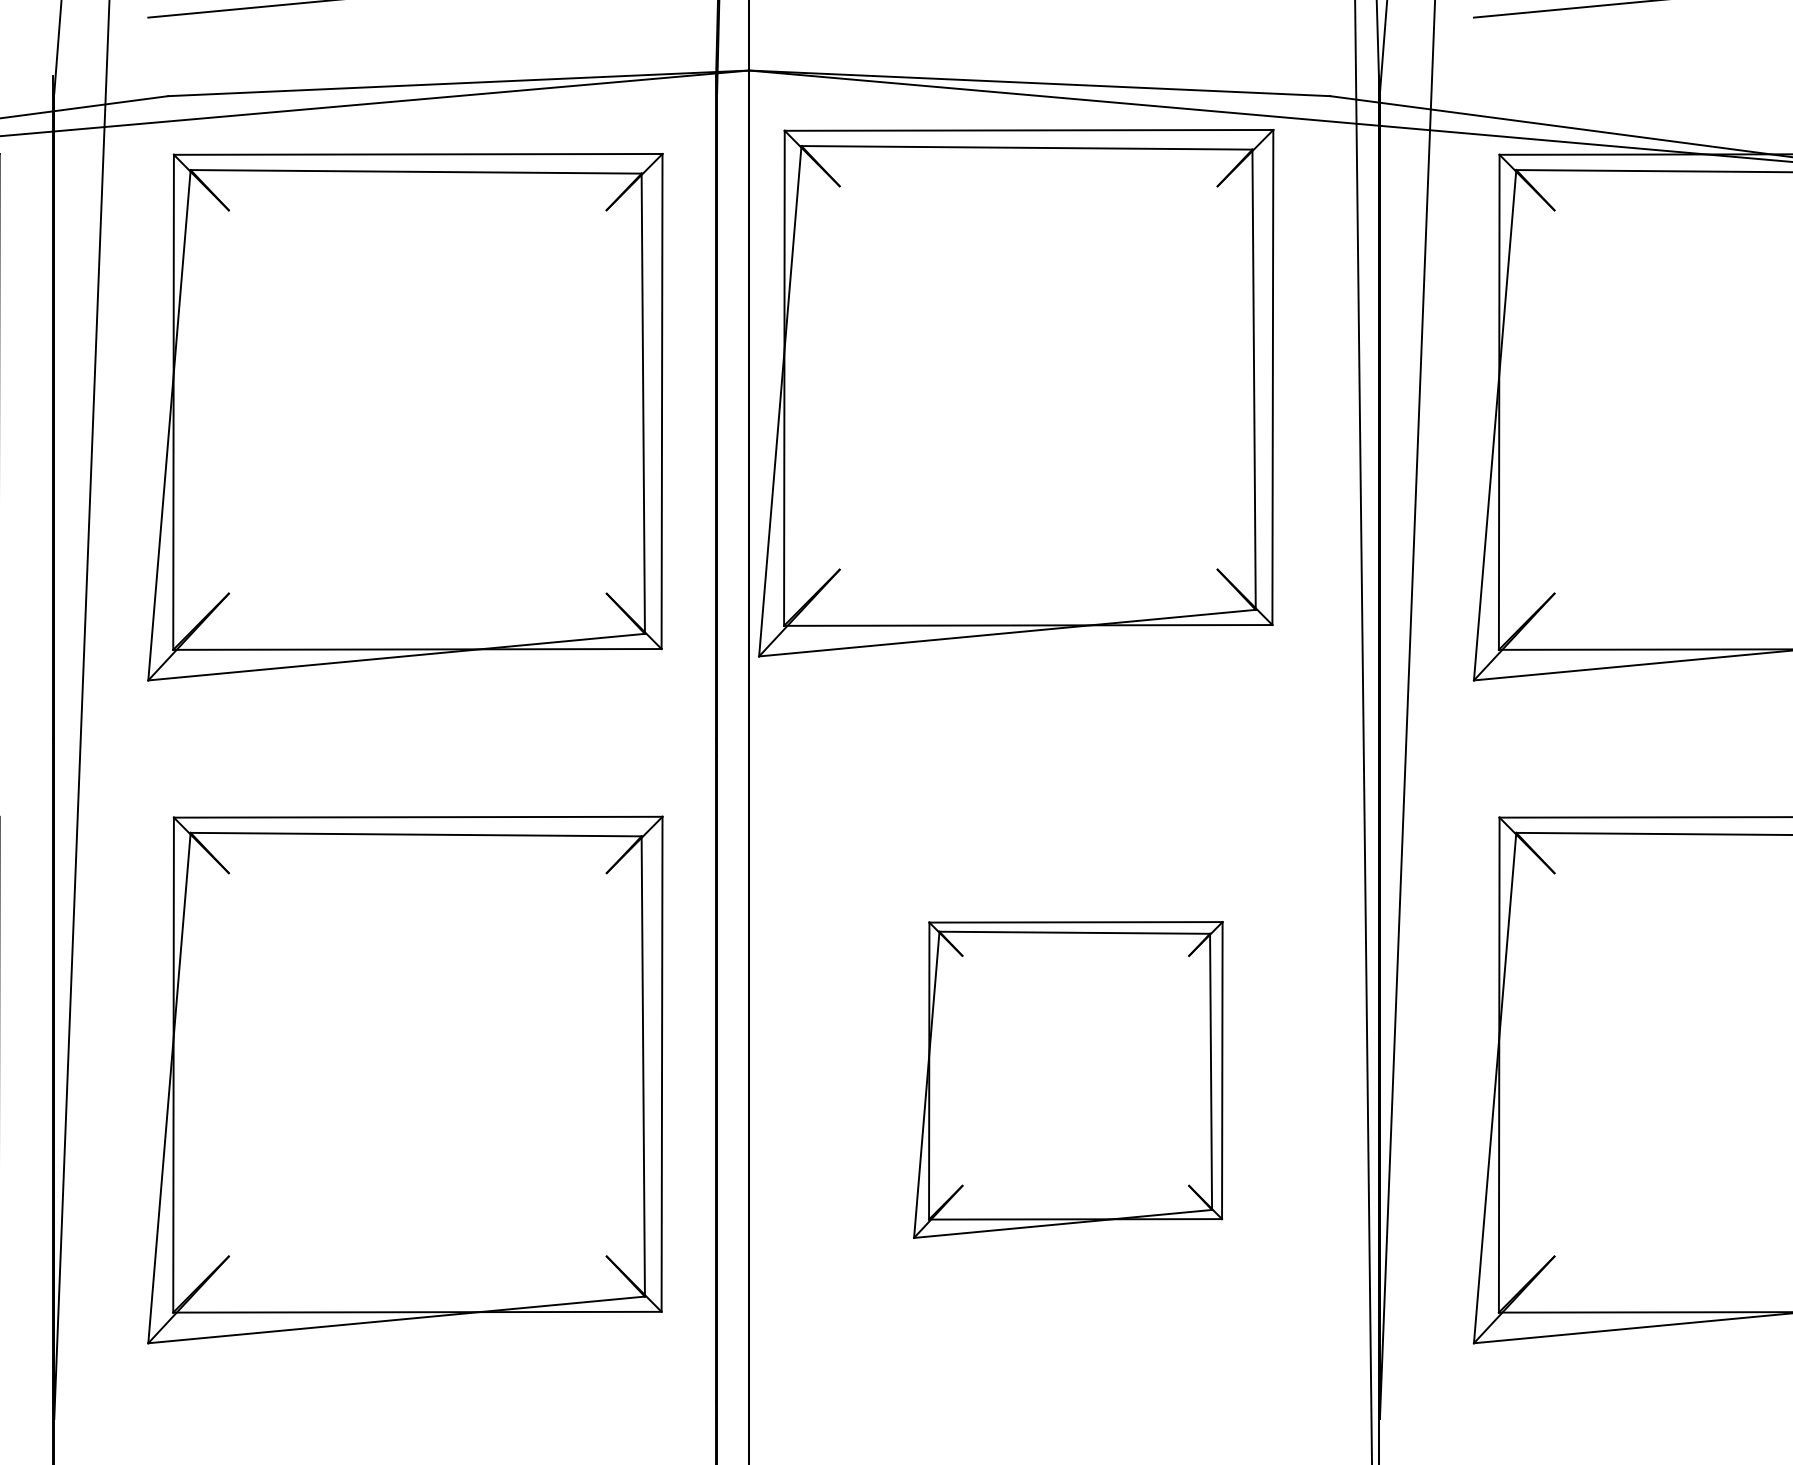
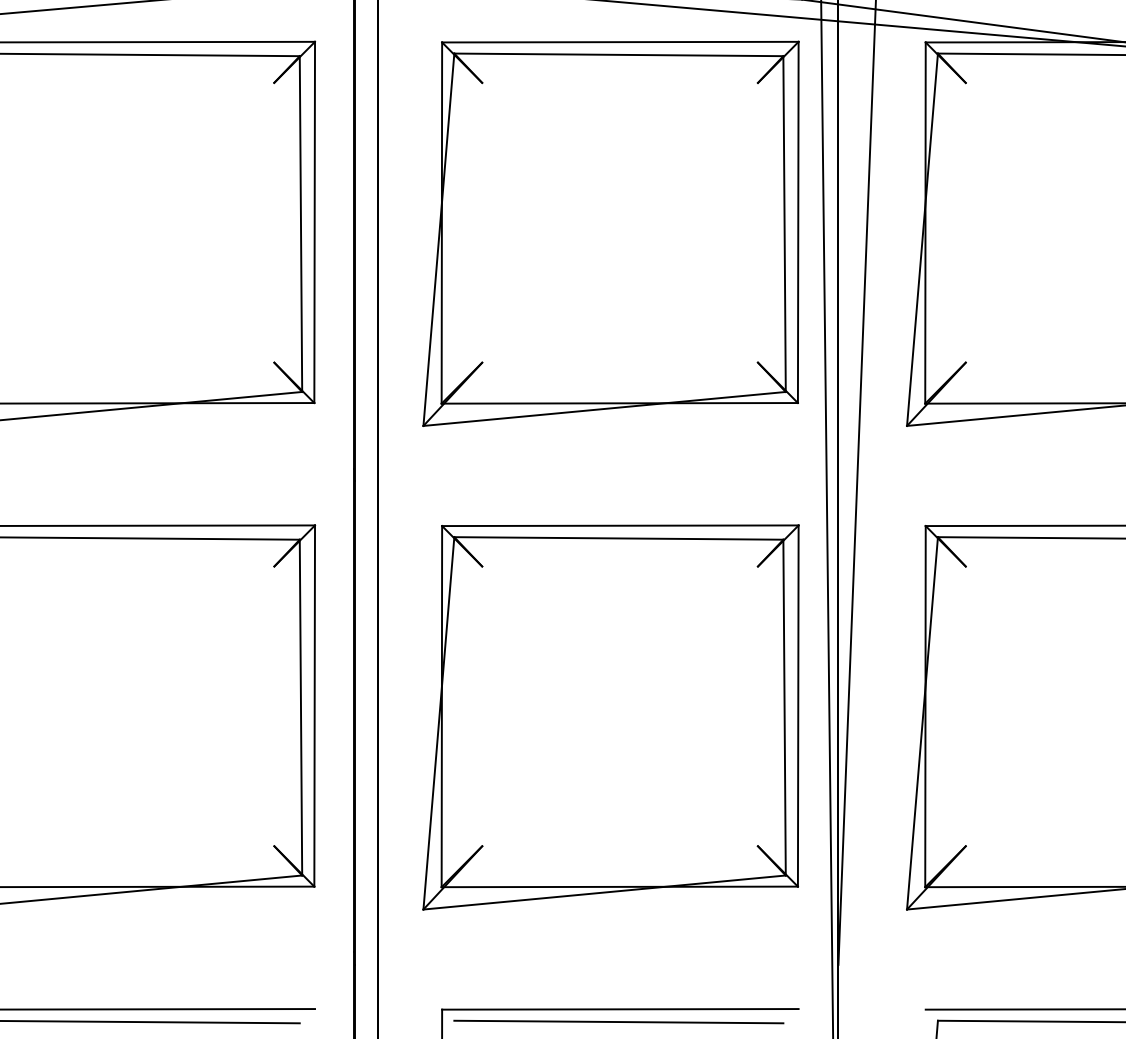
part: (1016, 392) -> (611, 233), moved
part: (1068, 1079) -> (611, 717), size x1.67

